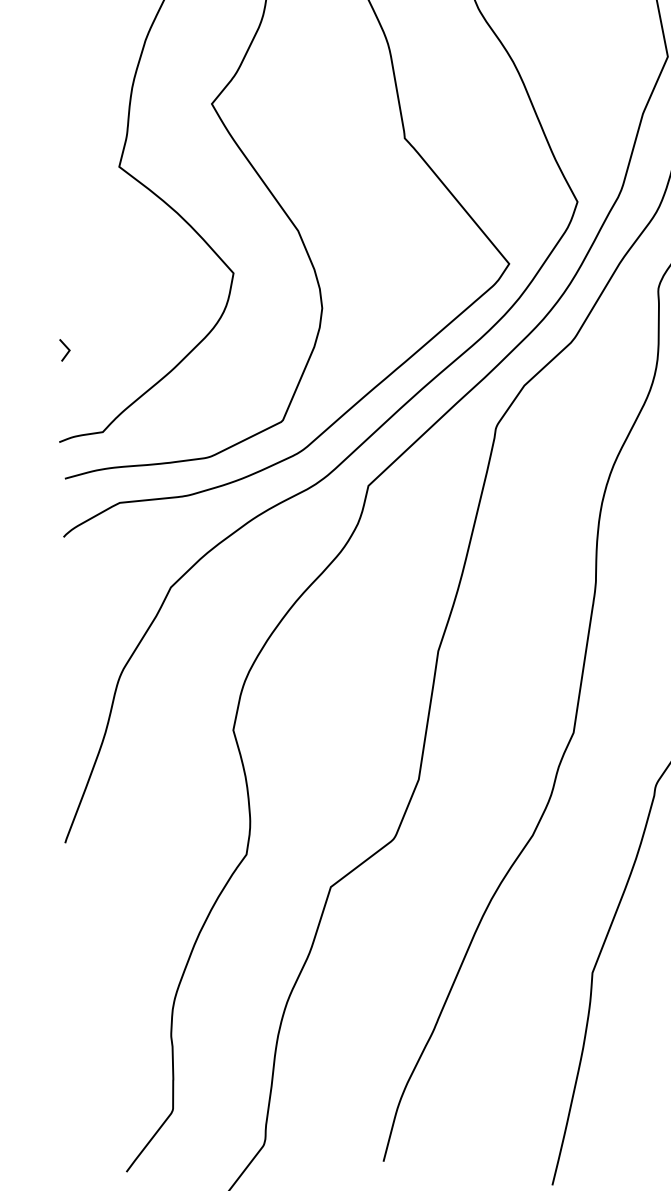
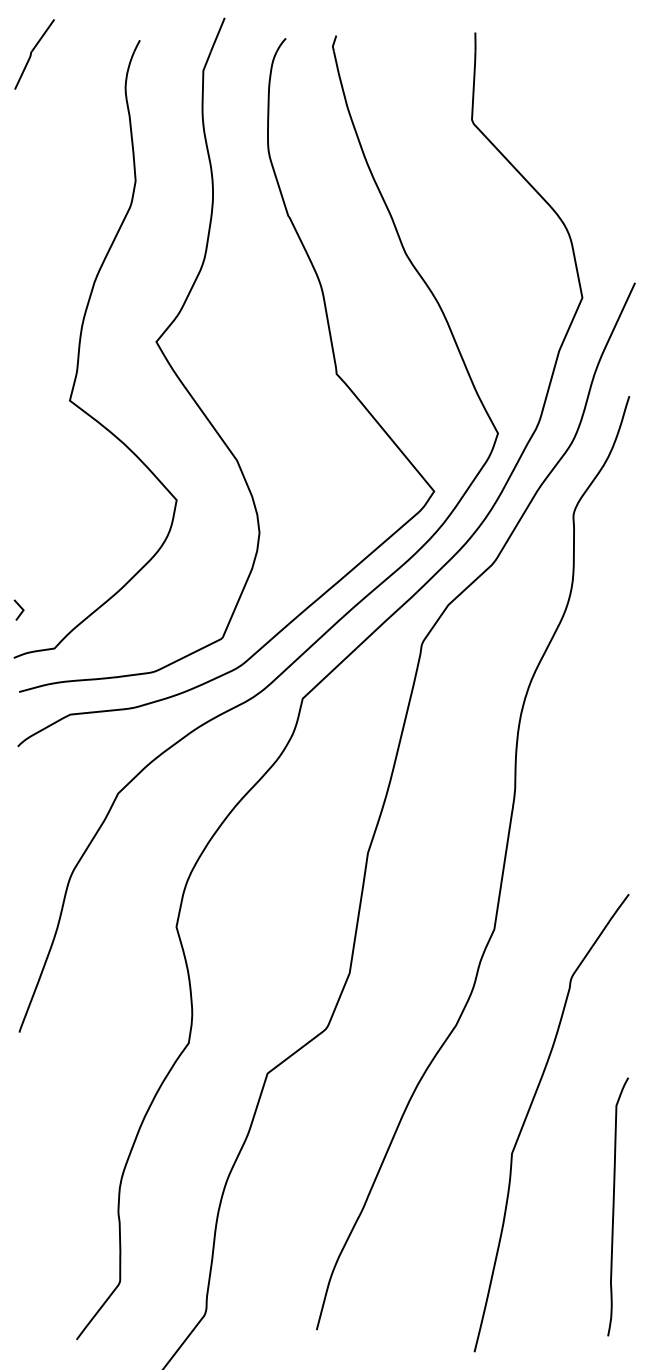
line: (65, 347) -> (19, 607), moved

